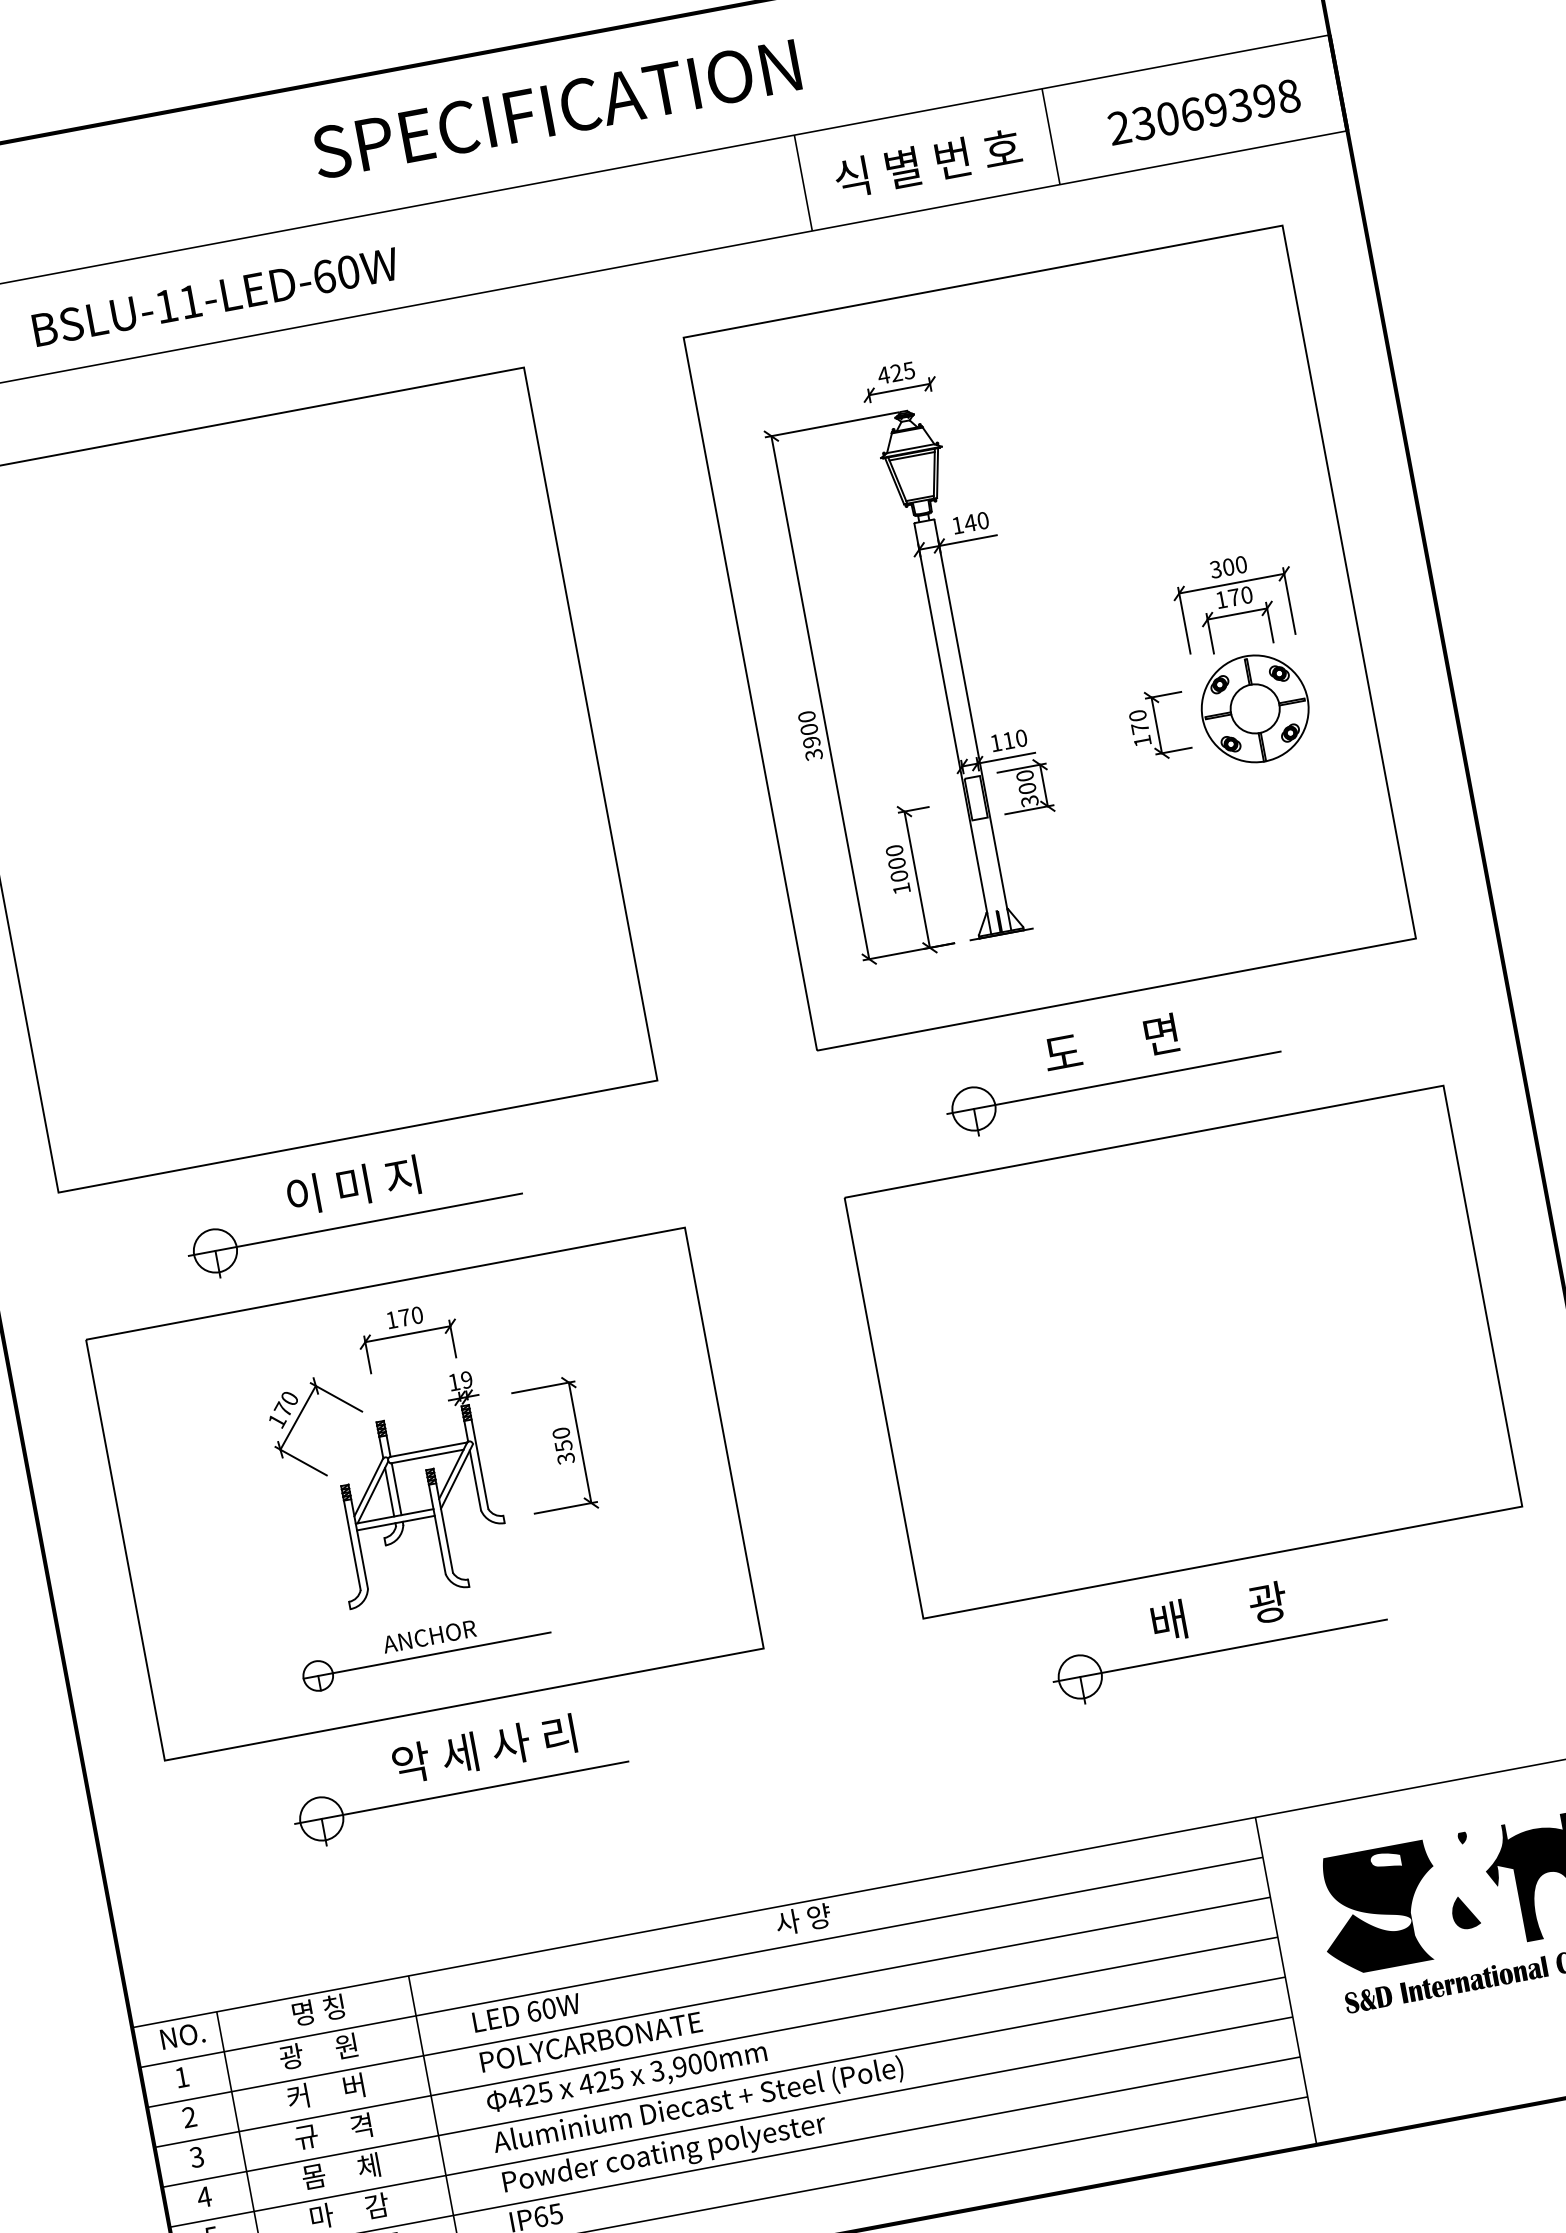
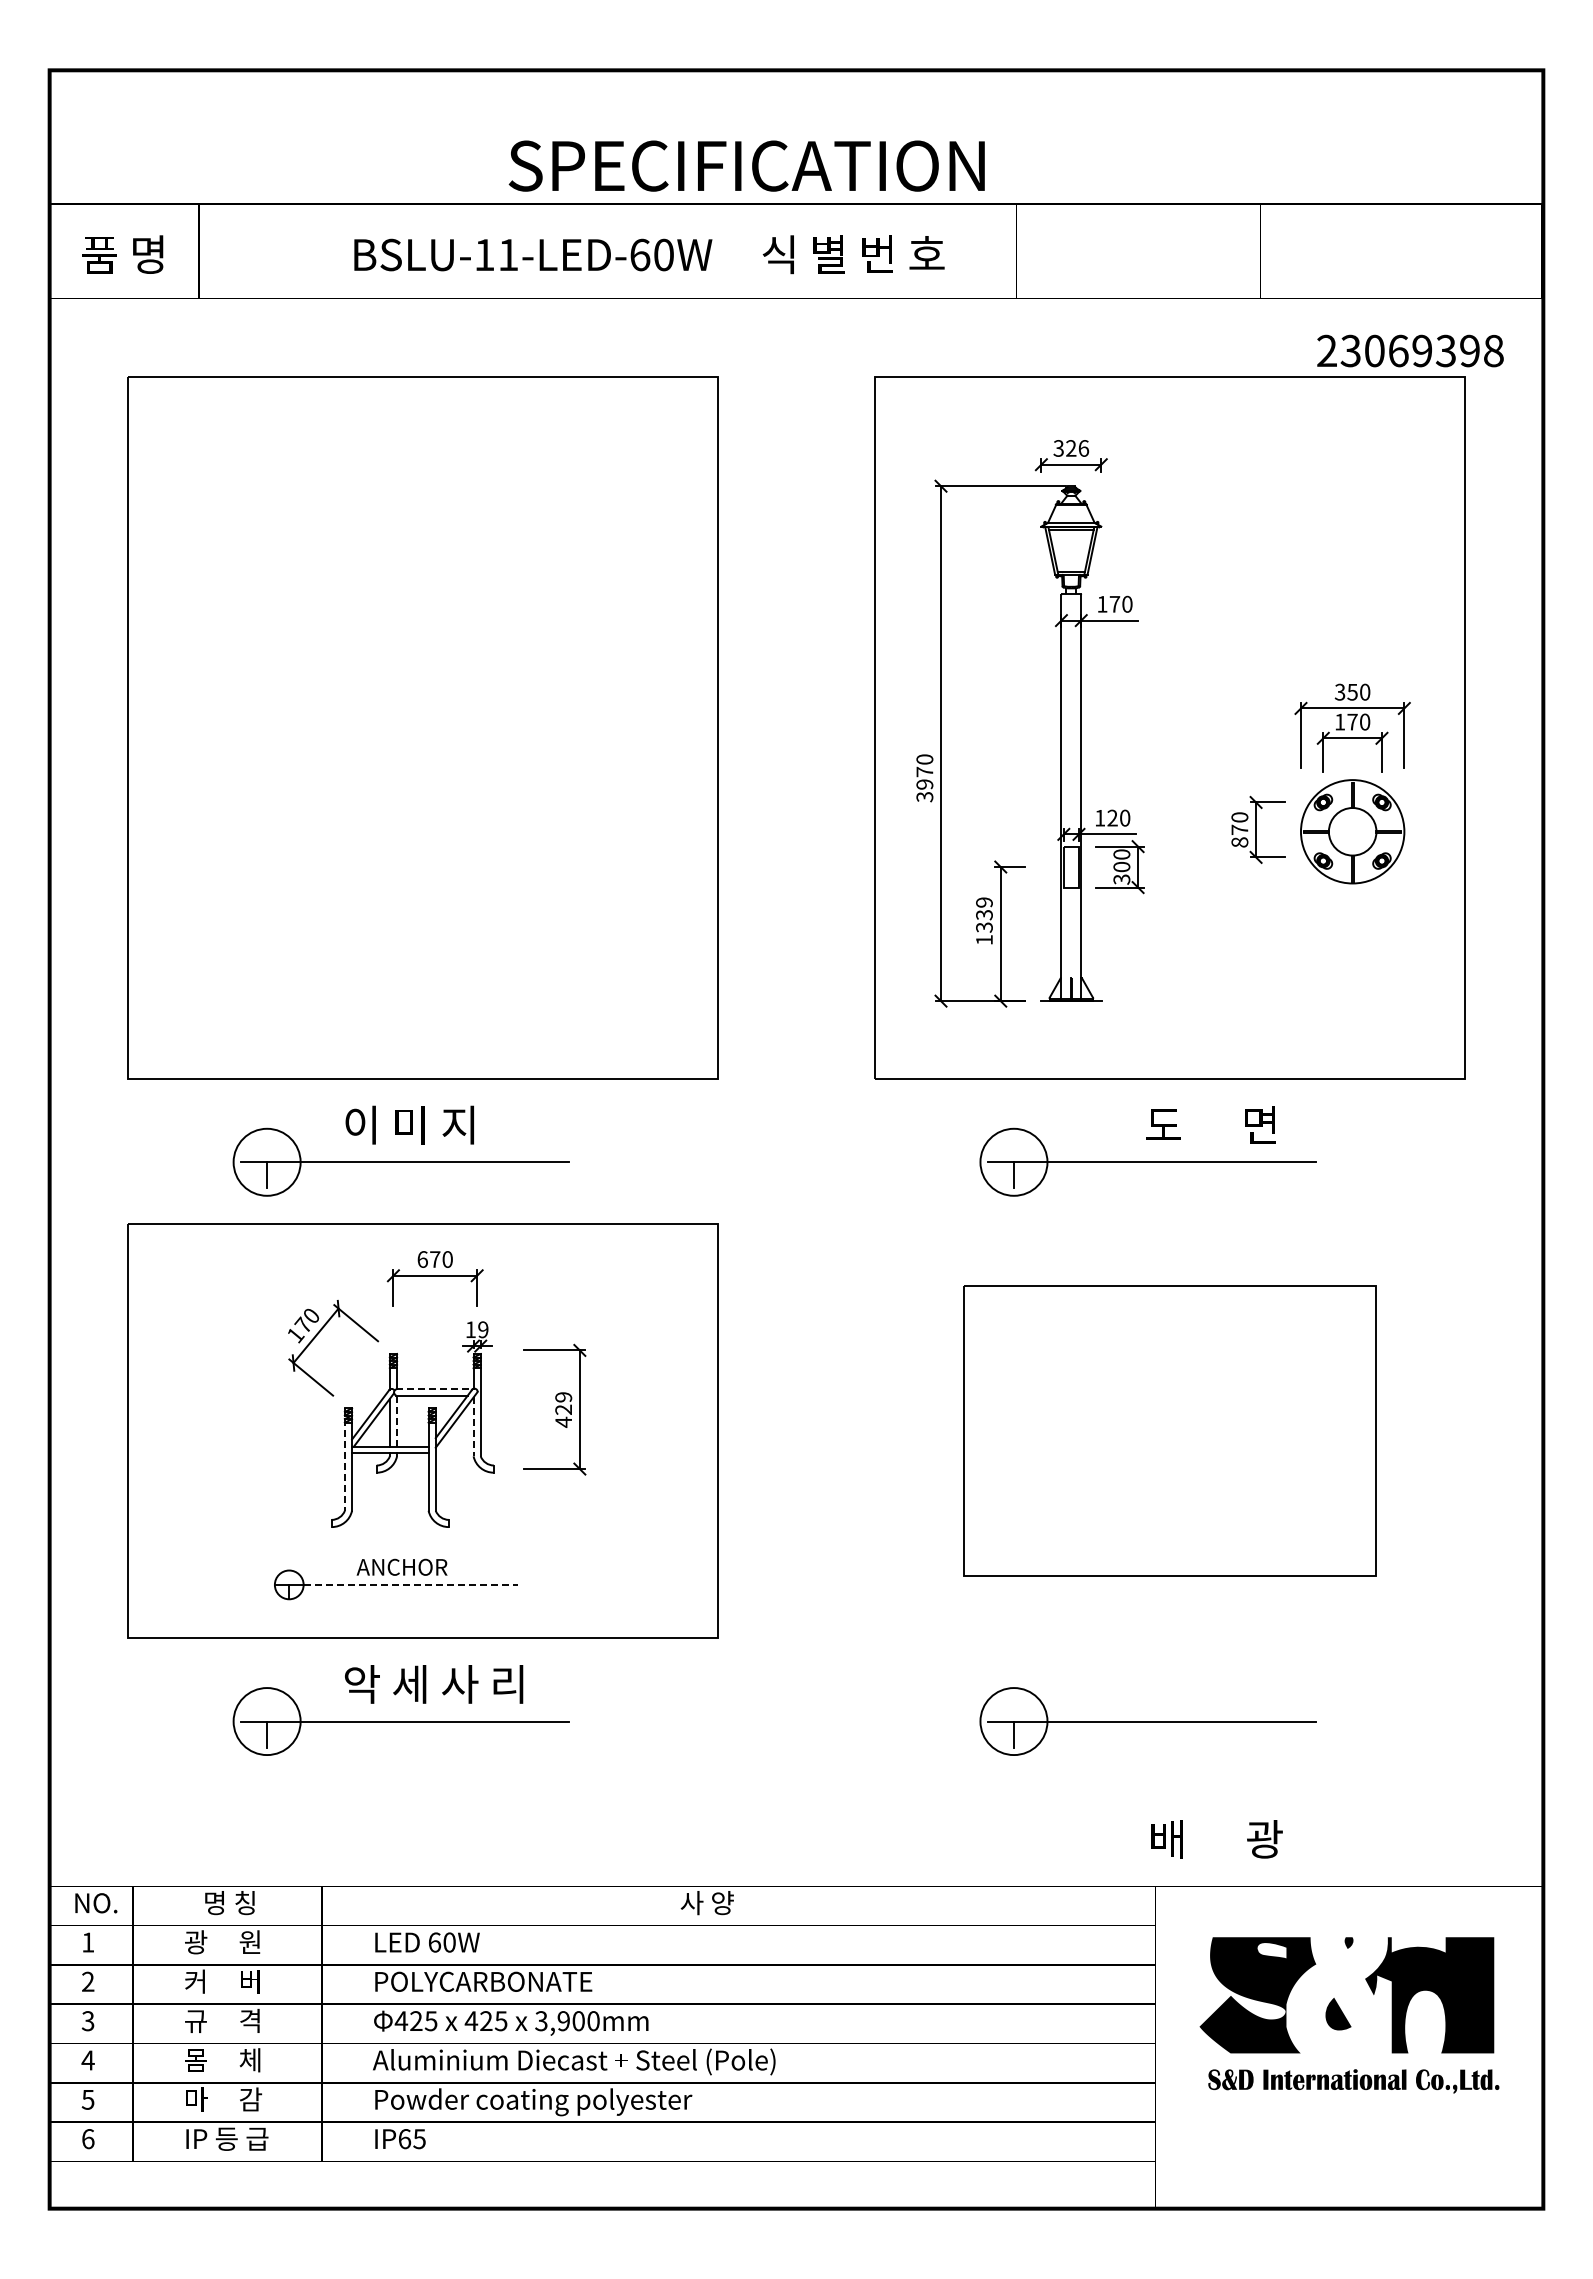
text: (556, 108) -> (746, 165), moved
text: (1204, 111) -> (1410, 350), moved
text: (927, 163) -> (853, 254), moved
text: (215, 296) -> (533, 254), moved
text: (896, 373) -> (1071, 448), 425 -> 326
text: (970, 523) -> (1114, 604), 140 -> 170
text: (1228, 566) -> (1352, 691), 300 -> 350
text: (808, 729) -> (924, 771), 3900 -> 3970
text: (1008, 740) -> (1112, 817), 110 -> 120
text: (1142, 741) -> (1239, 842), 170 -> 870
text: (896, 862) -> (984, 914), 1000 -> 1339
text: (1110, 1043) -> (1210, 1124), moved
circle: (973, 1109) -> (1013, 1162), size x1.6
circle: (215, 1251) -> (267, 1162), size x1.6
text: (391, 1320) -> (422, 1259), 170 -> 670
part: (1182, 1351) -> (1169, 1430), size x0.7
text: (563, 1445) -> (563, 1409), 350 -> 429
line: (428, 1449) -> (434, 1389), solid -> dashed
line: (475, 1481) -> (473, 1427), solid -> dashed
line: (397, 1489) -> (397, 1421), solid -> dashed
line: (350, 1539) -> (344, 1460), solid -> dashed
text: (1219, 1612) -> (1216, 1839), moved
line: (442, 1652) -> (411, 1584), solid -> dashed
circle: (1079, 1677) -> (1013, 1721), size x1.6
circle: (322, 1818) -> (267, 1721), size x1.6

